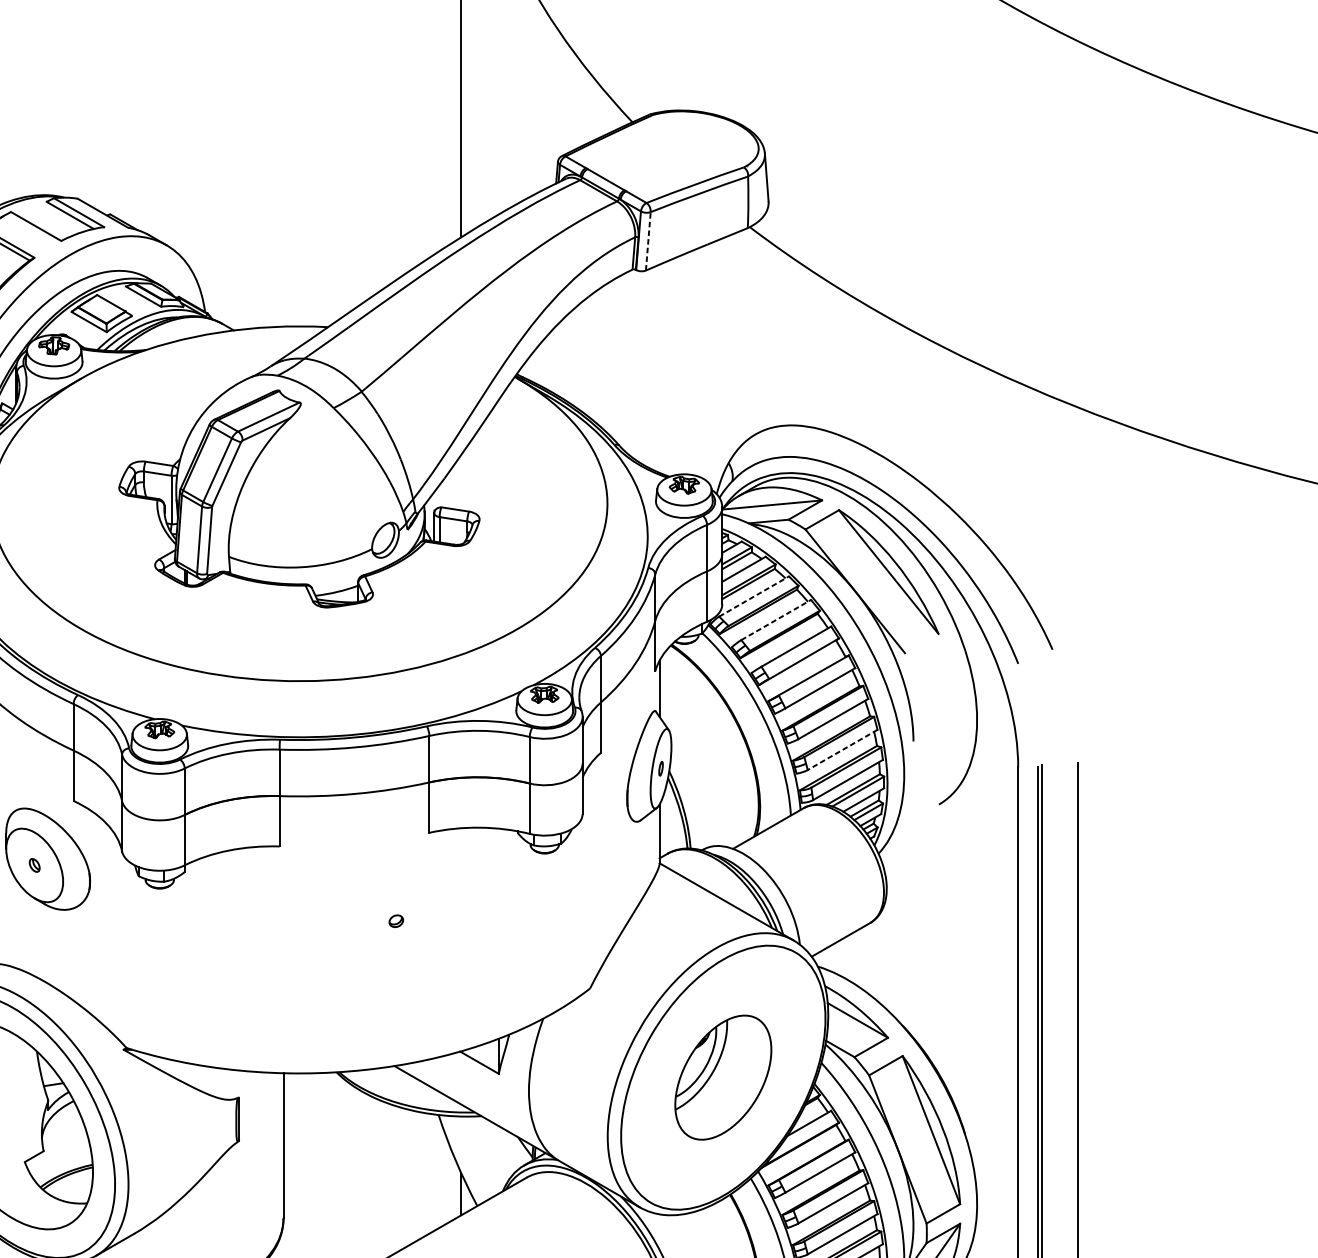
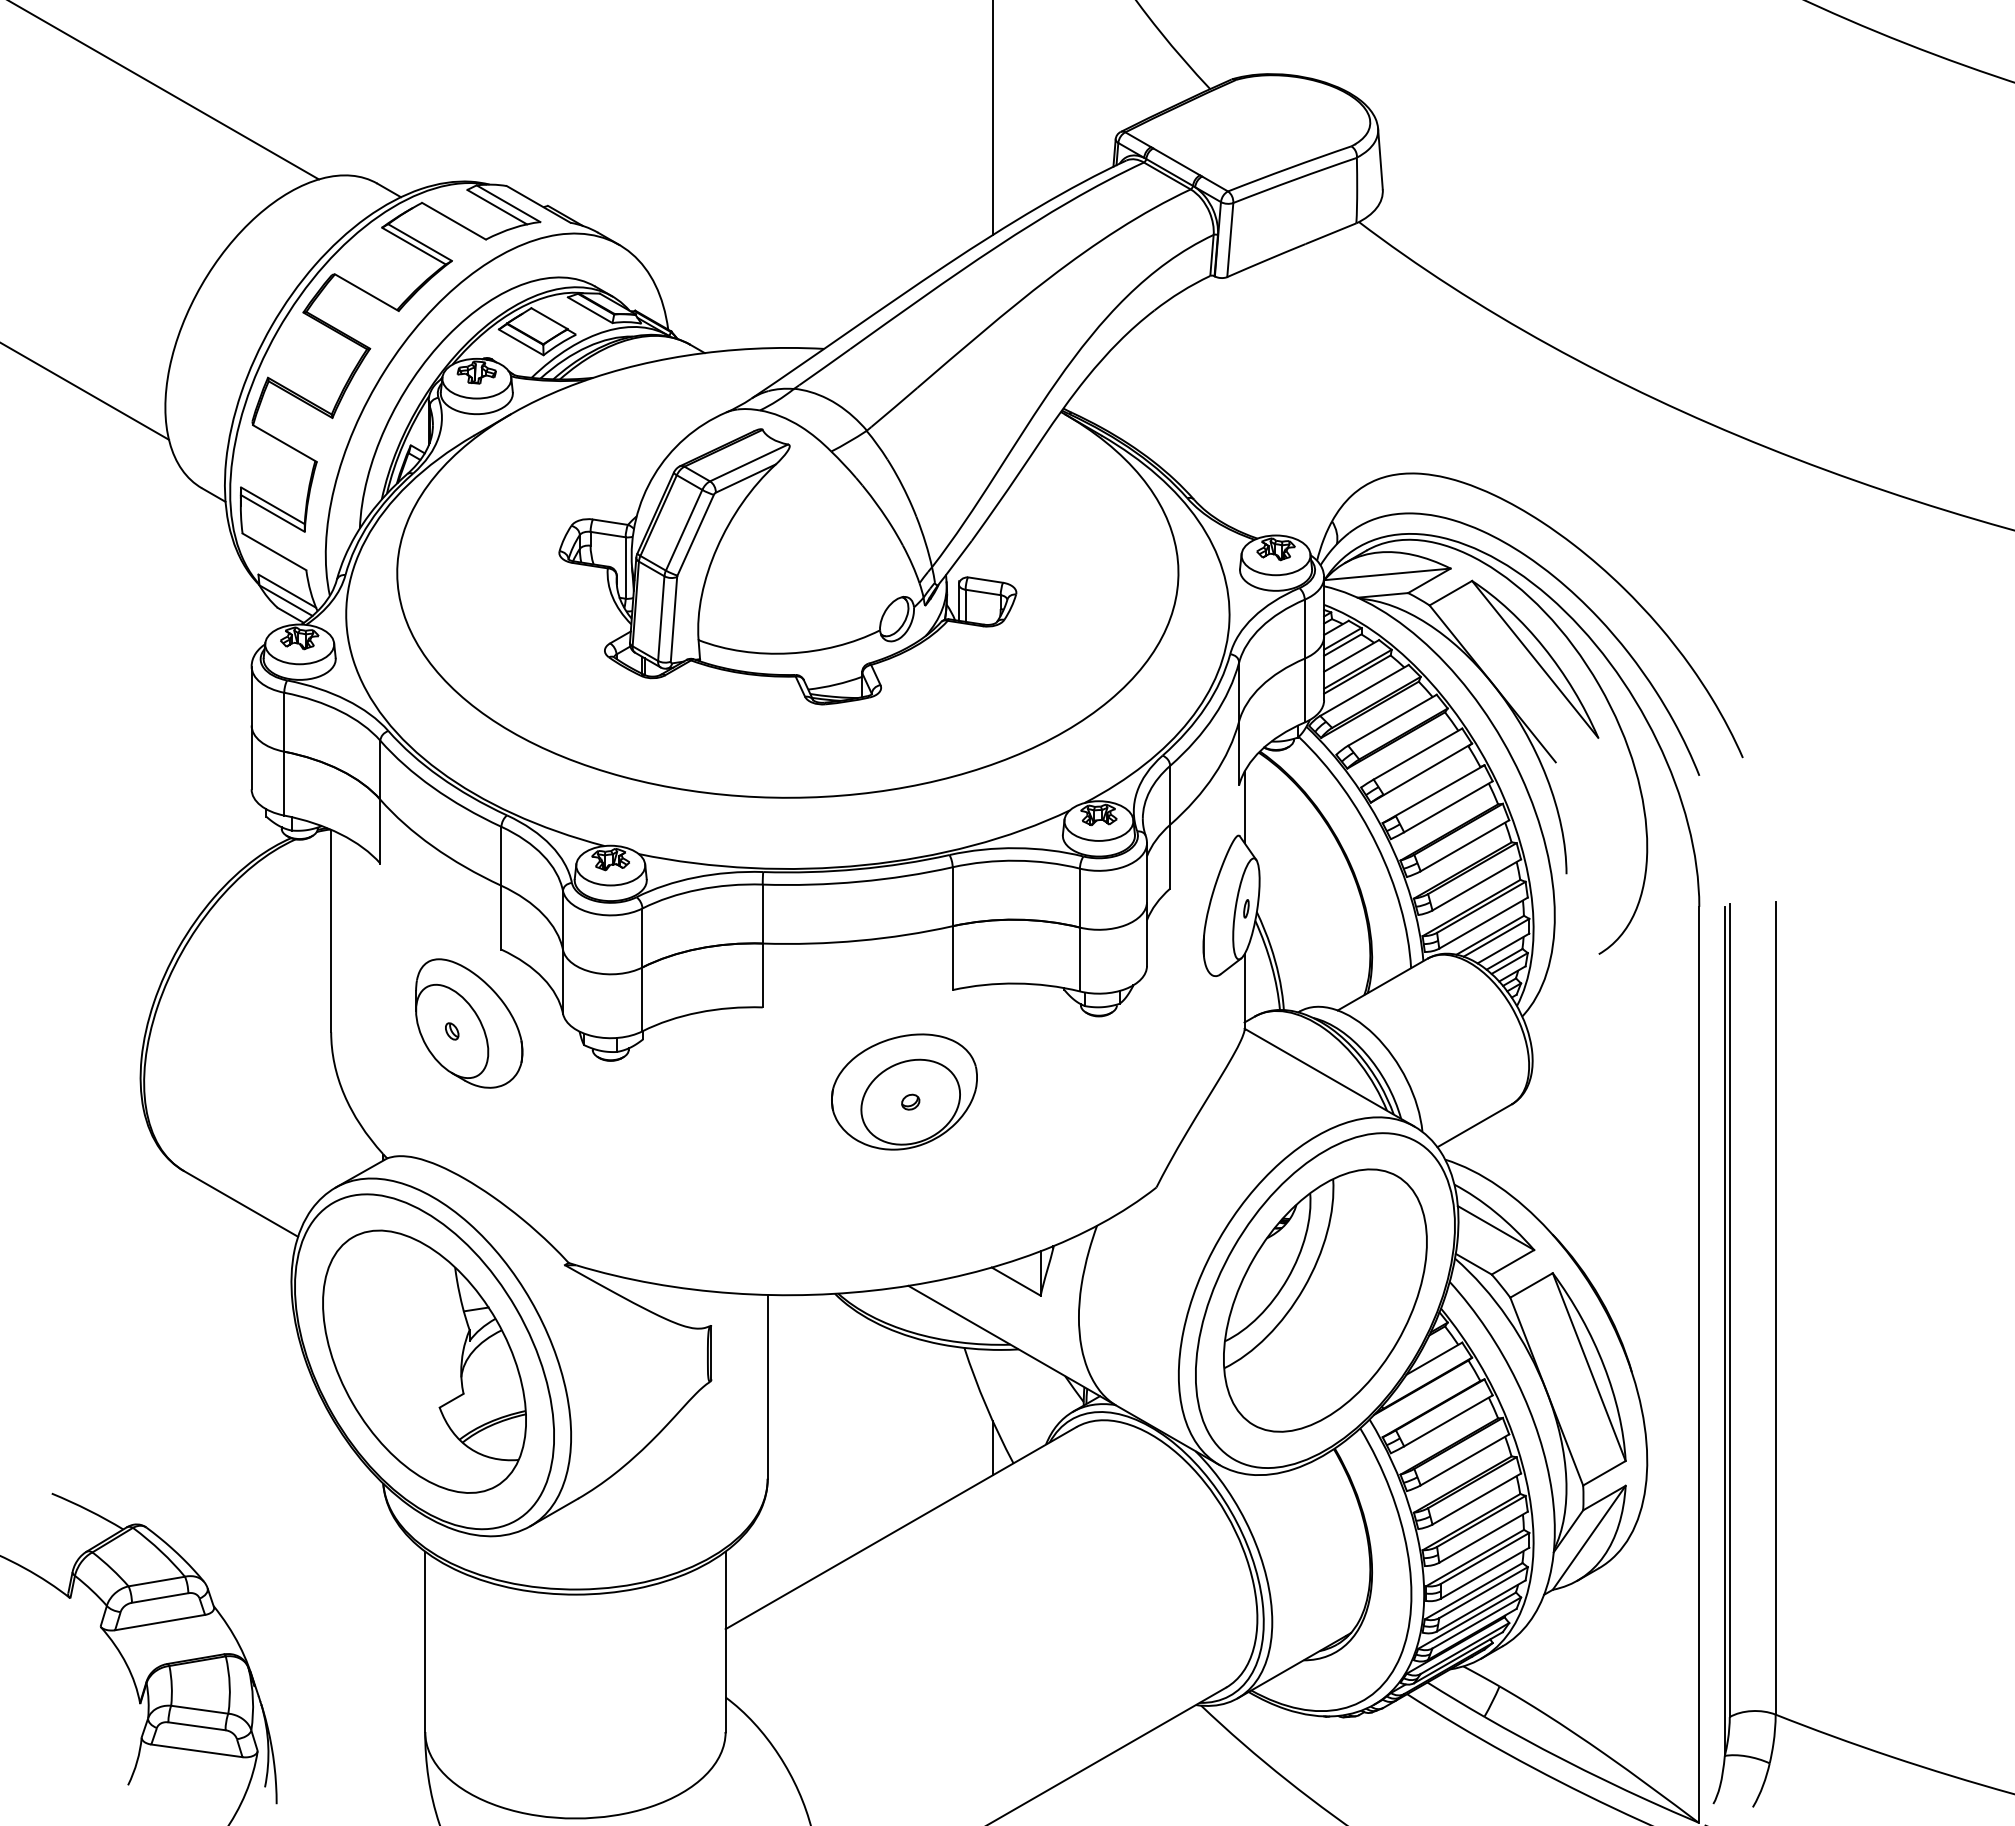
line: (648, 240) -> (1230, 239), dashed -> solid
line: (754, 596) -> (1364, 690), dashed -> solid
line: (776, 620) -> (1392, 720), dashed -> solid
line: (842, 750) -> (1476, 885), dashed -> solid
part: (391, 912) -> (904, 1091), added
part: (723, 1077) -> (1325, 1300), size x1.67

